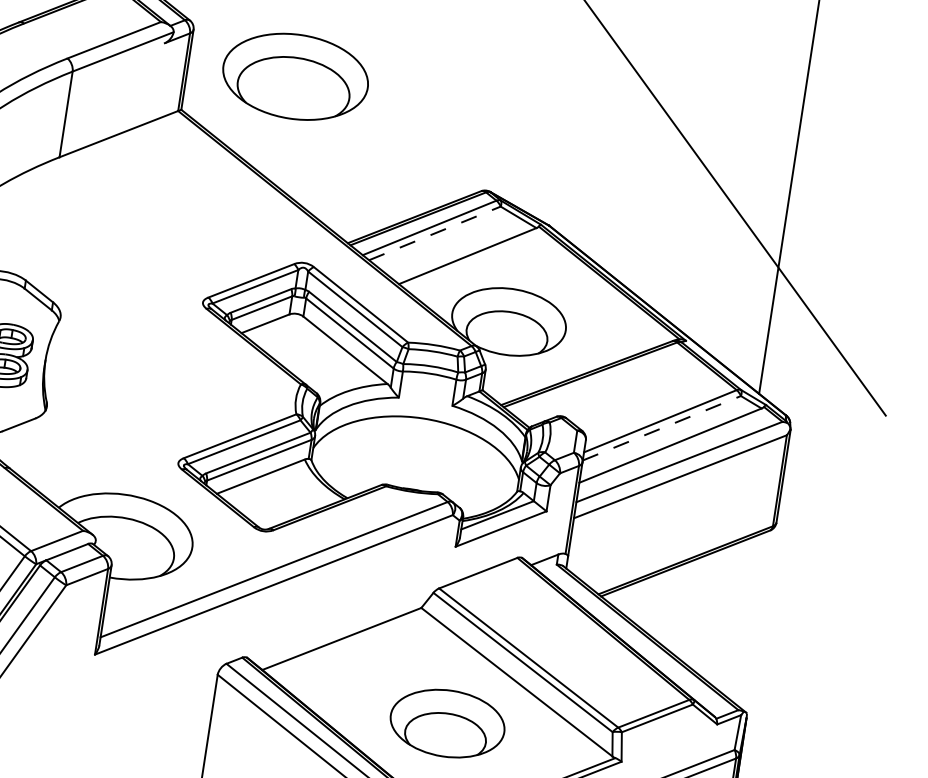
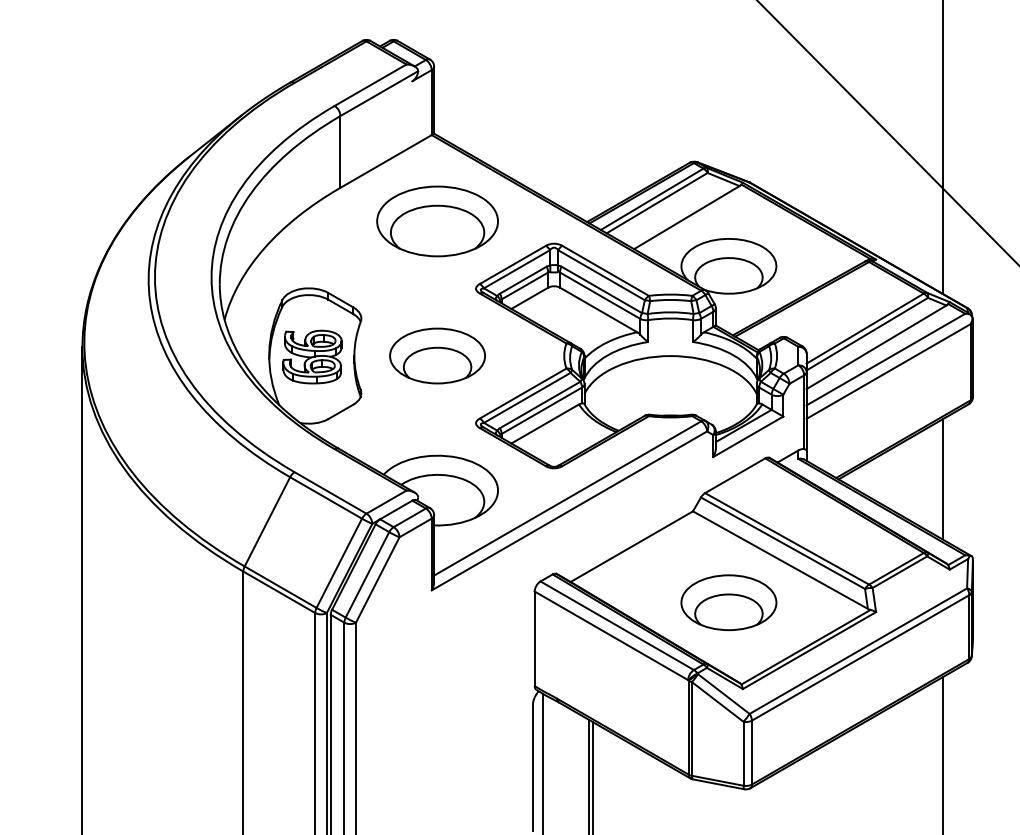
part: (295, 76) -> (437, 221), moved
line: (435, 233) -> (657, 203), dashed -> solid
part: (144, 375) -> (437, 355), added
line: (662, 428) -> (867, 334), dashed -> solid
line: (725, 615) -> (942, 479), added

